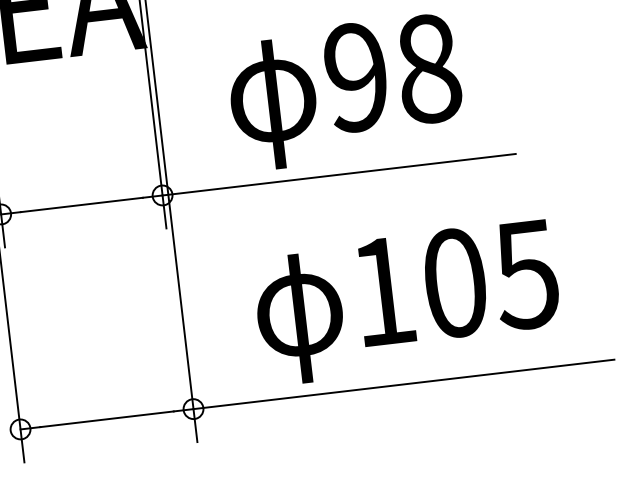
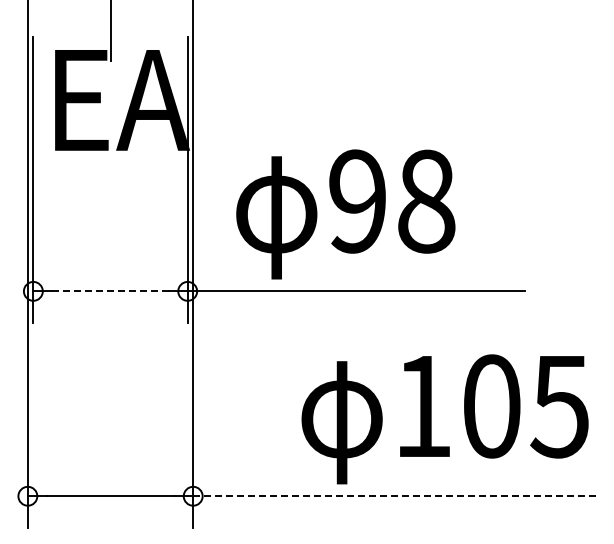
text: (345, 92) -> (345, 214), moved
line: (81, 205) -> (110, 291), solid -> dashed
text: (407, 302) -> (444, 419), moved
line: (403, 384) -> (393, 496), solid -> dashed

